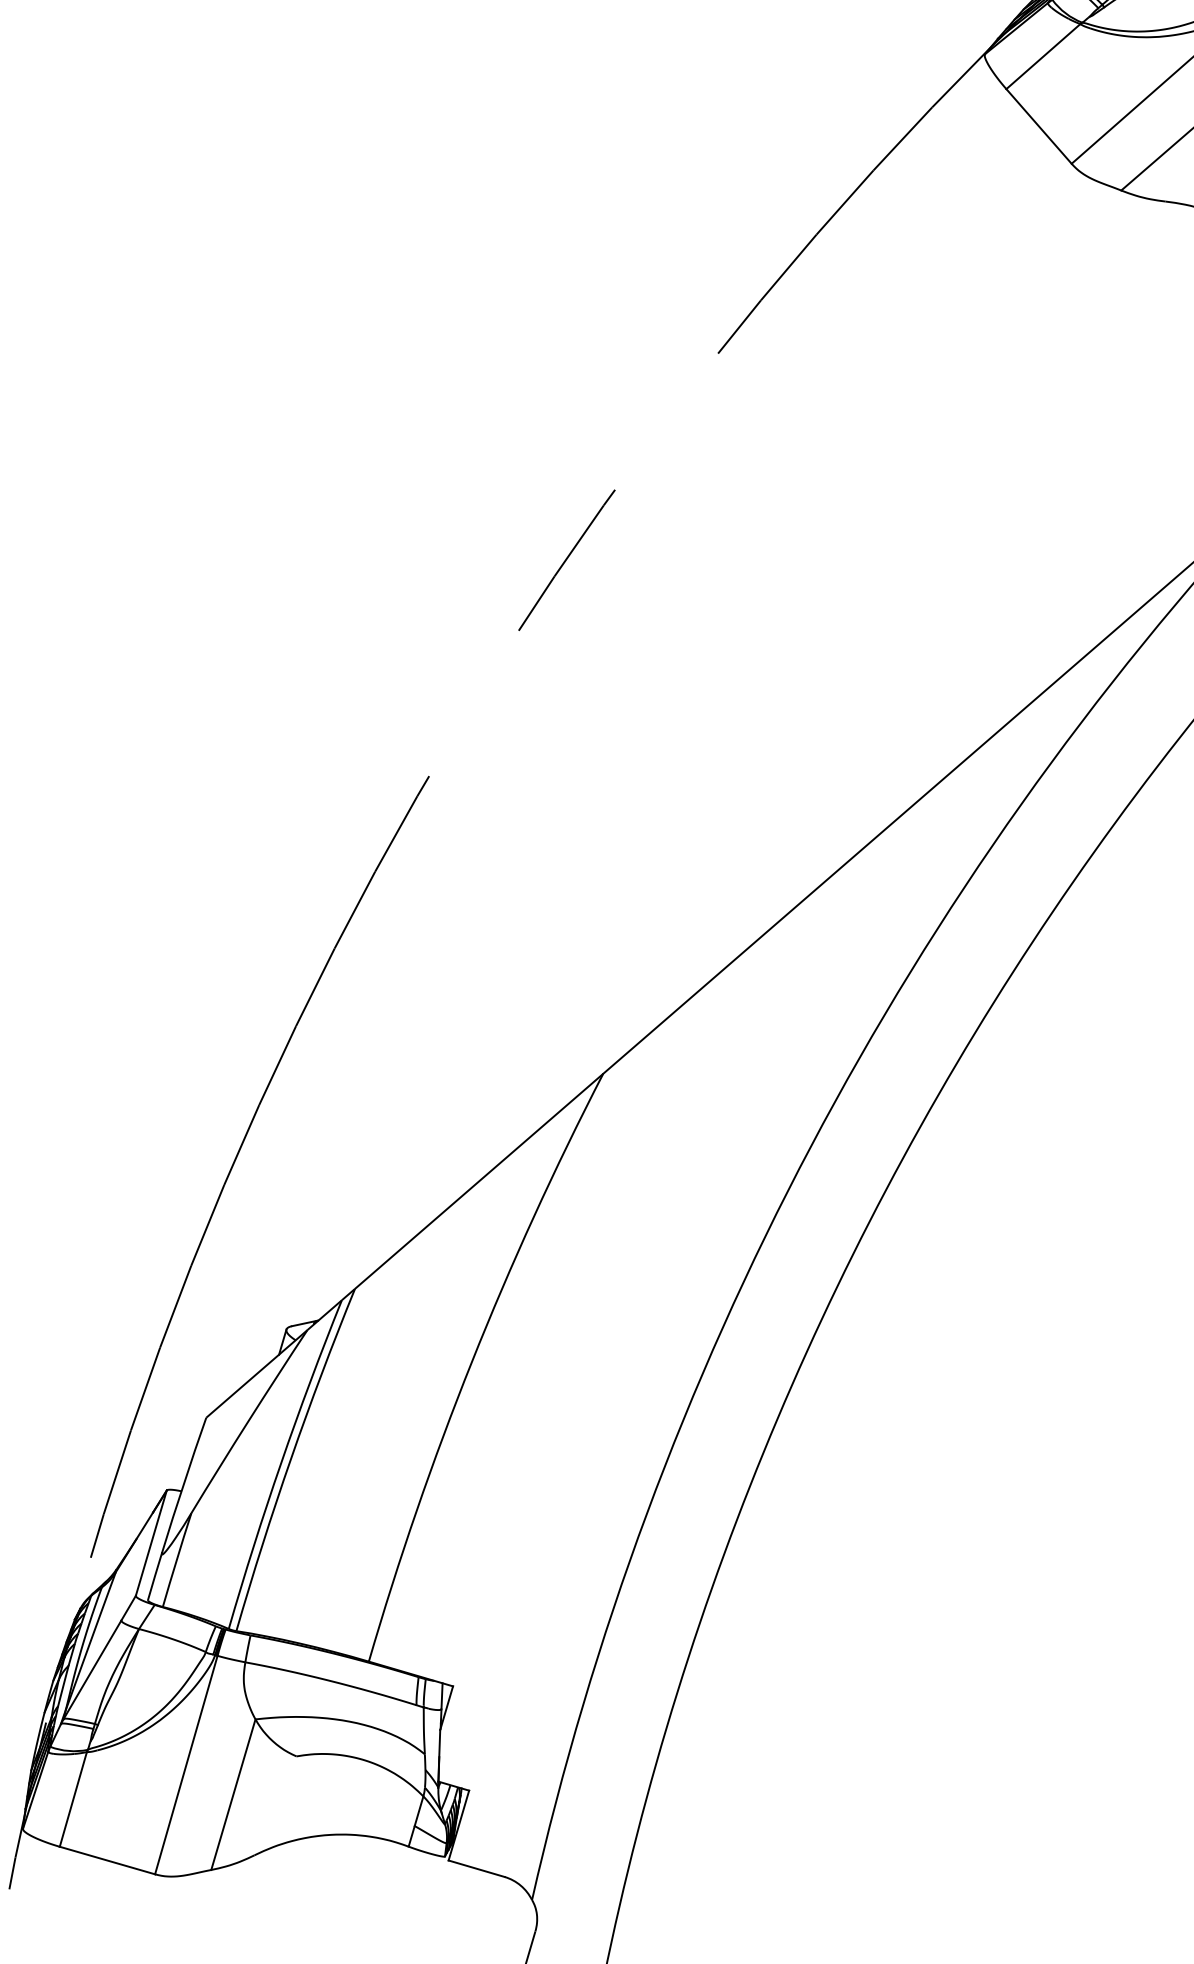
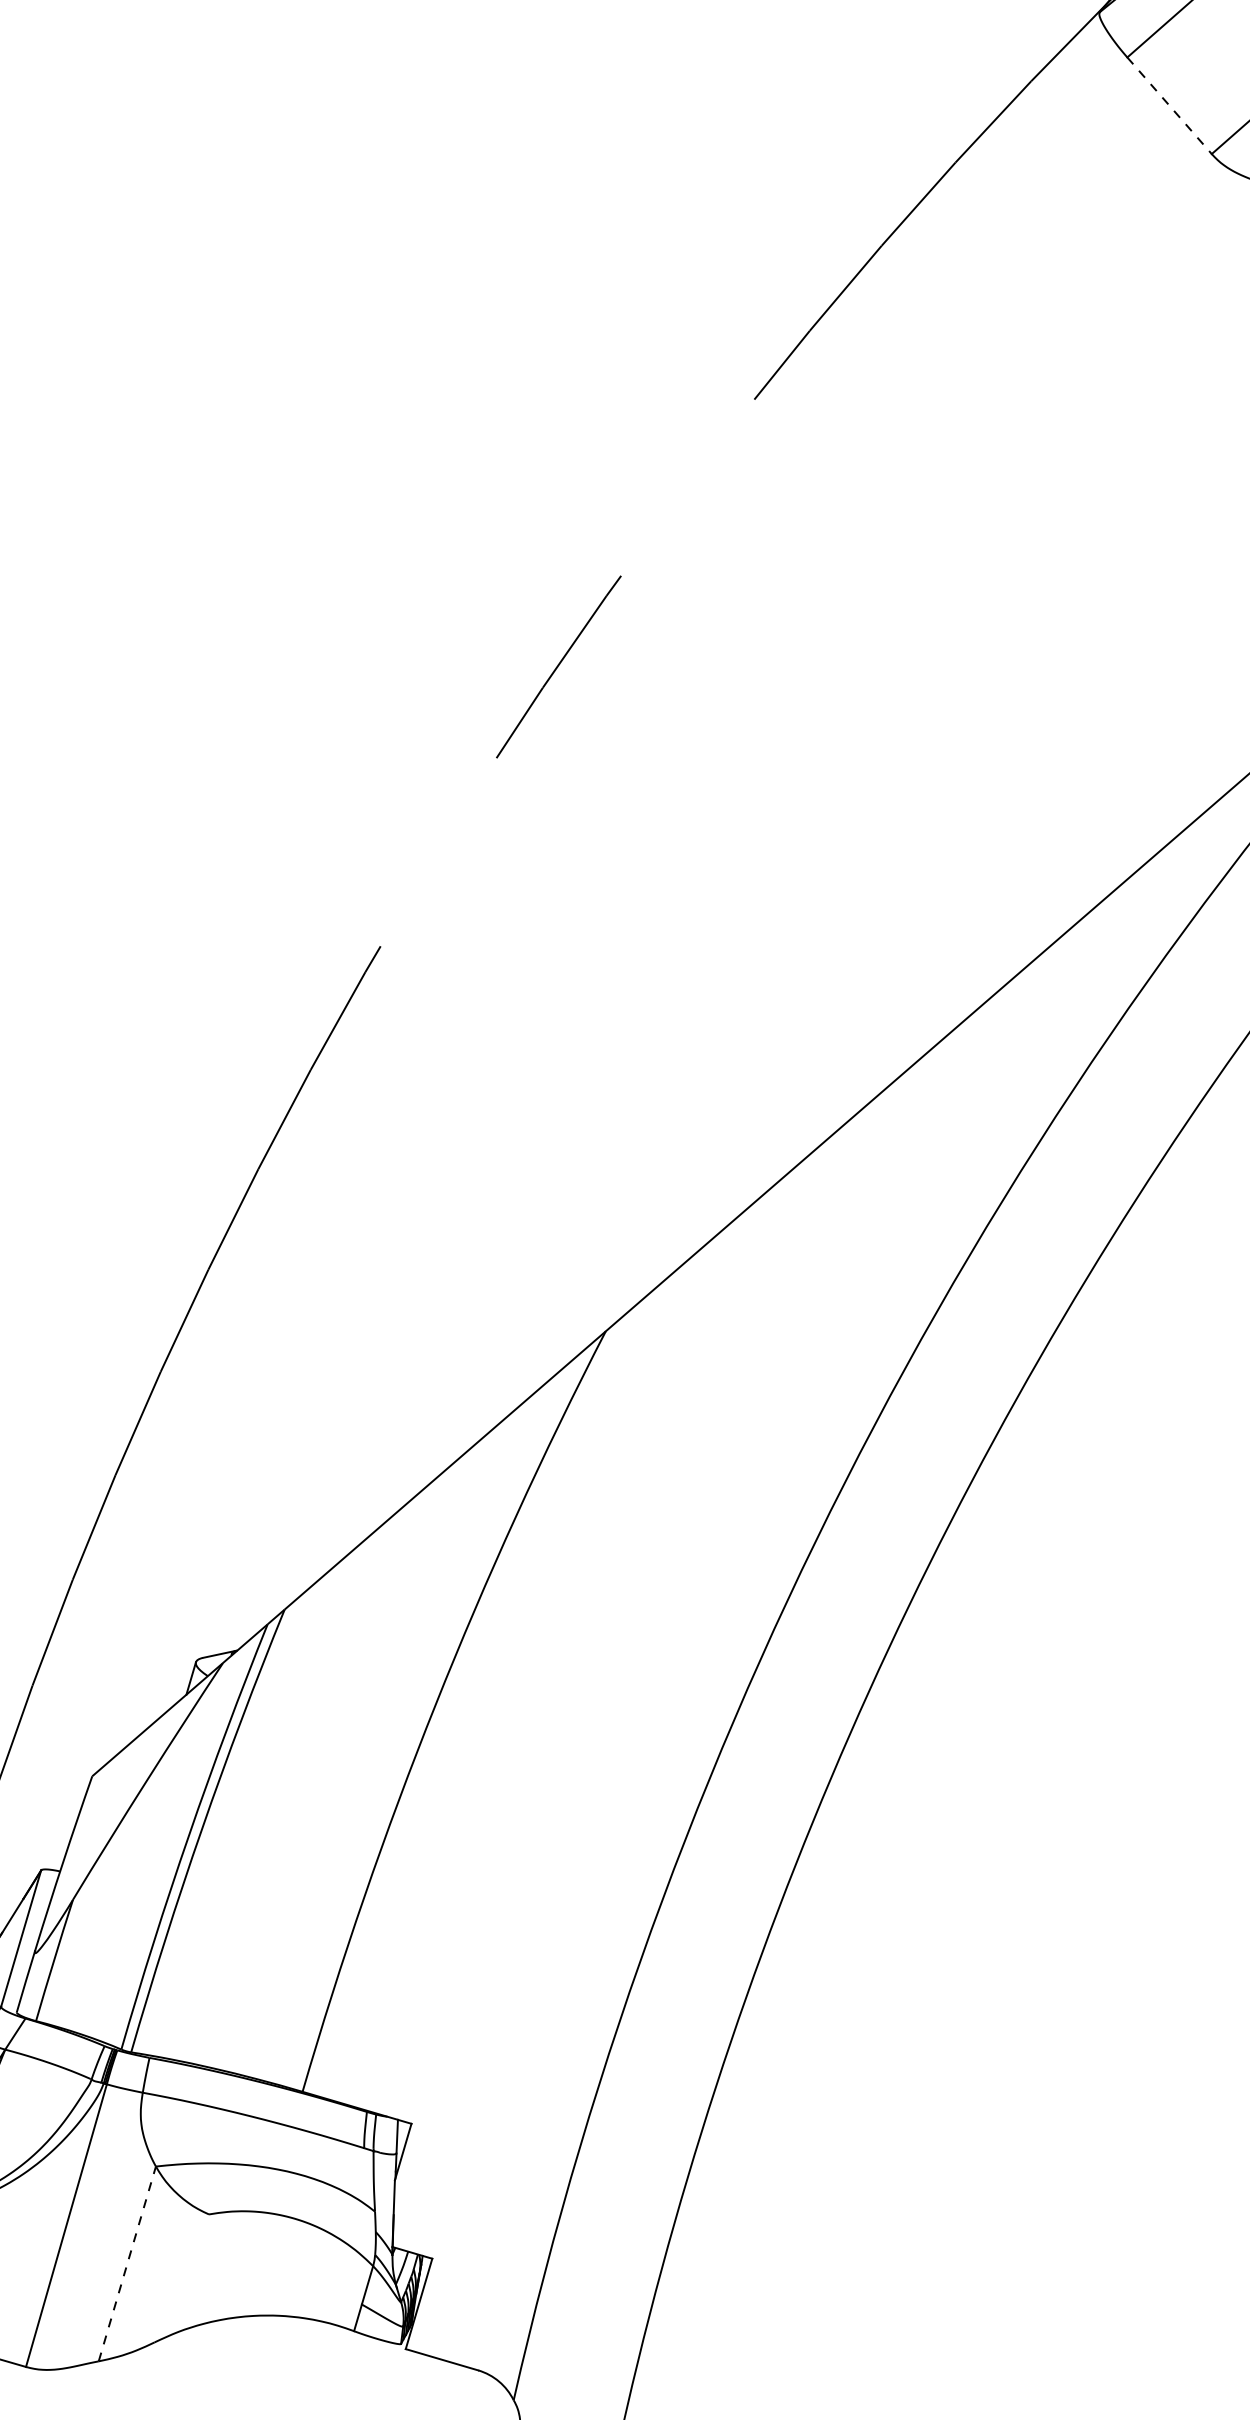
line: (1039, 126) -> (1170, 105), solid -> dashed
line: (233, 1794) -> (127, 2263), solid -> dashed

